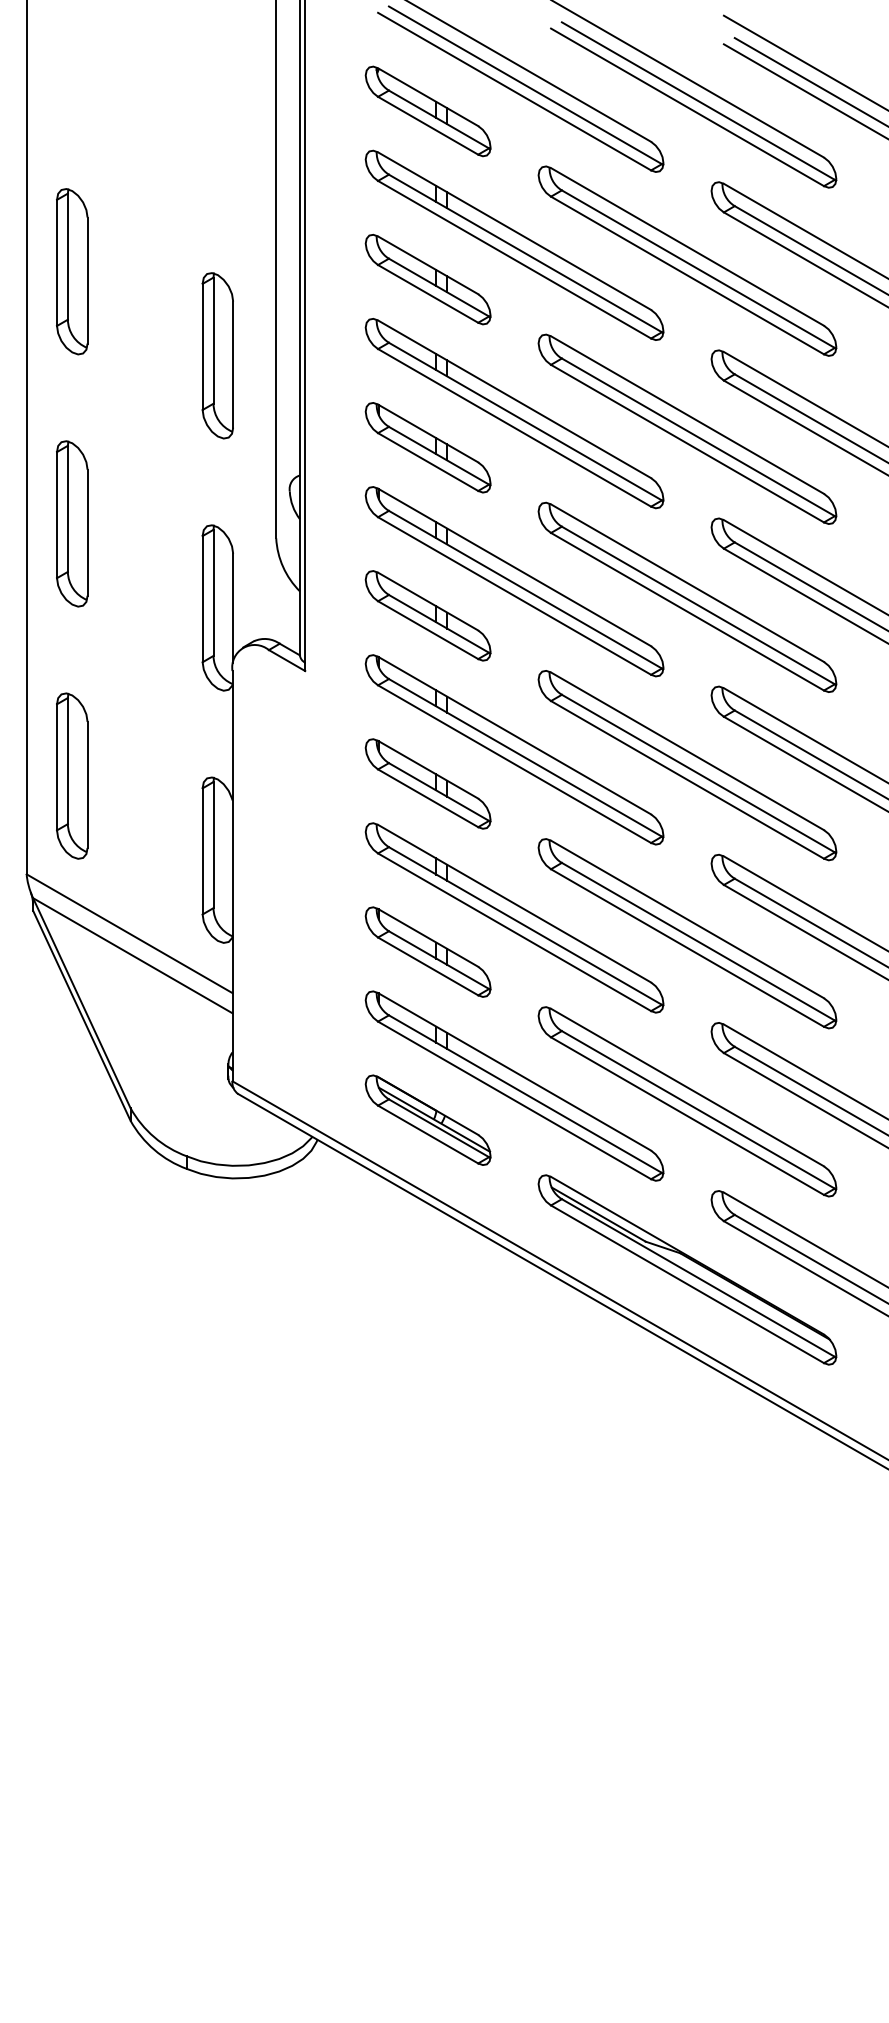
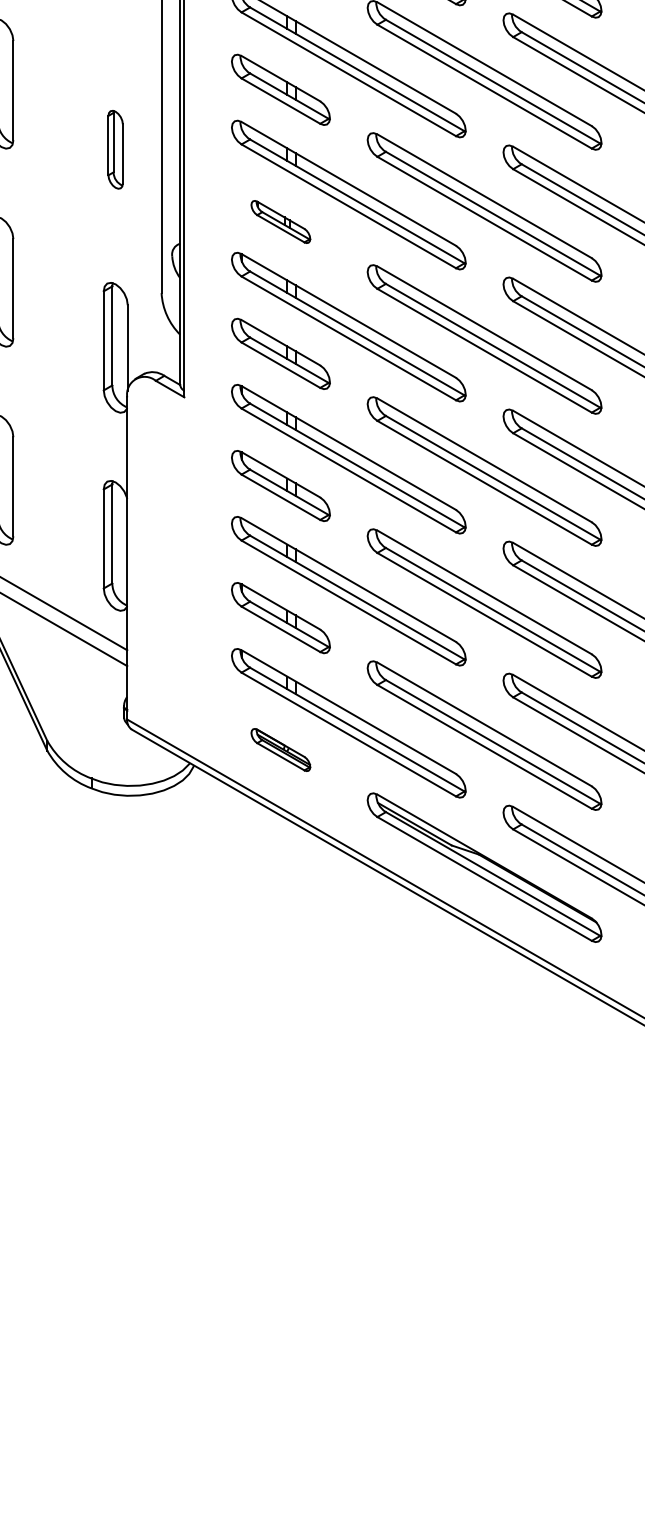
part: (217, 355) -> (115, 149), size x0.6
part: (427, 447) -> (280, 221), size x0.6
part: (427, 1119) -> (280, 749), size x0.6

